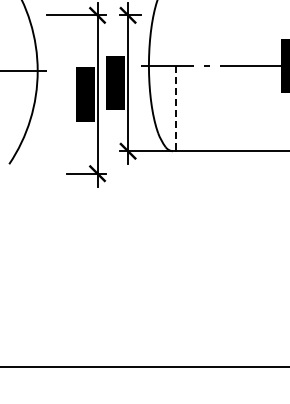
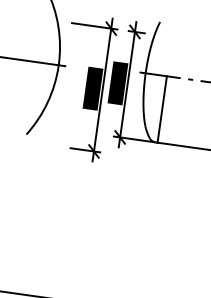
line: (176, 108) -> (162, 109), dashed -> solid

